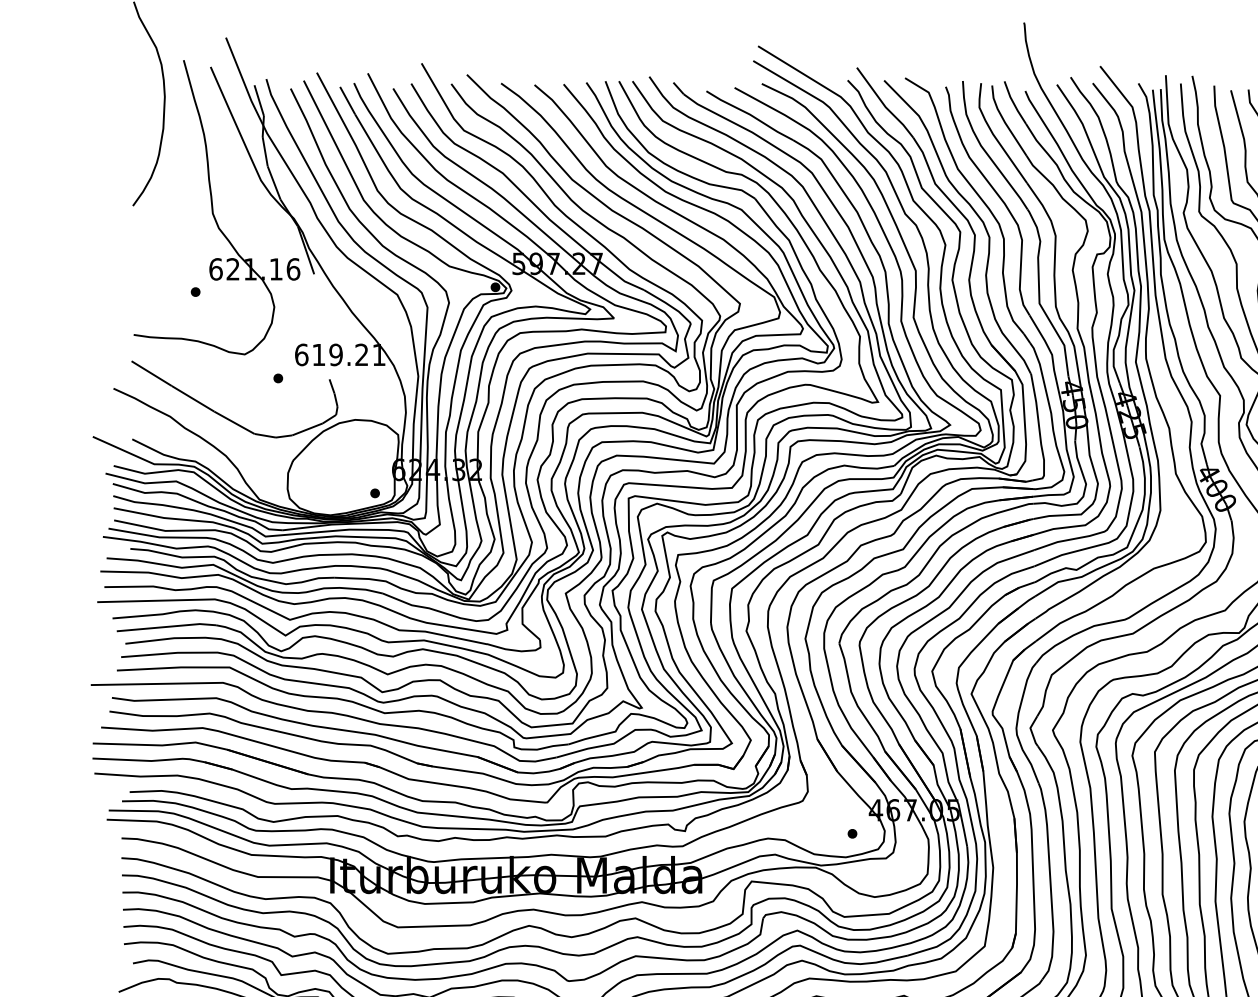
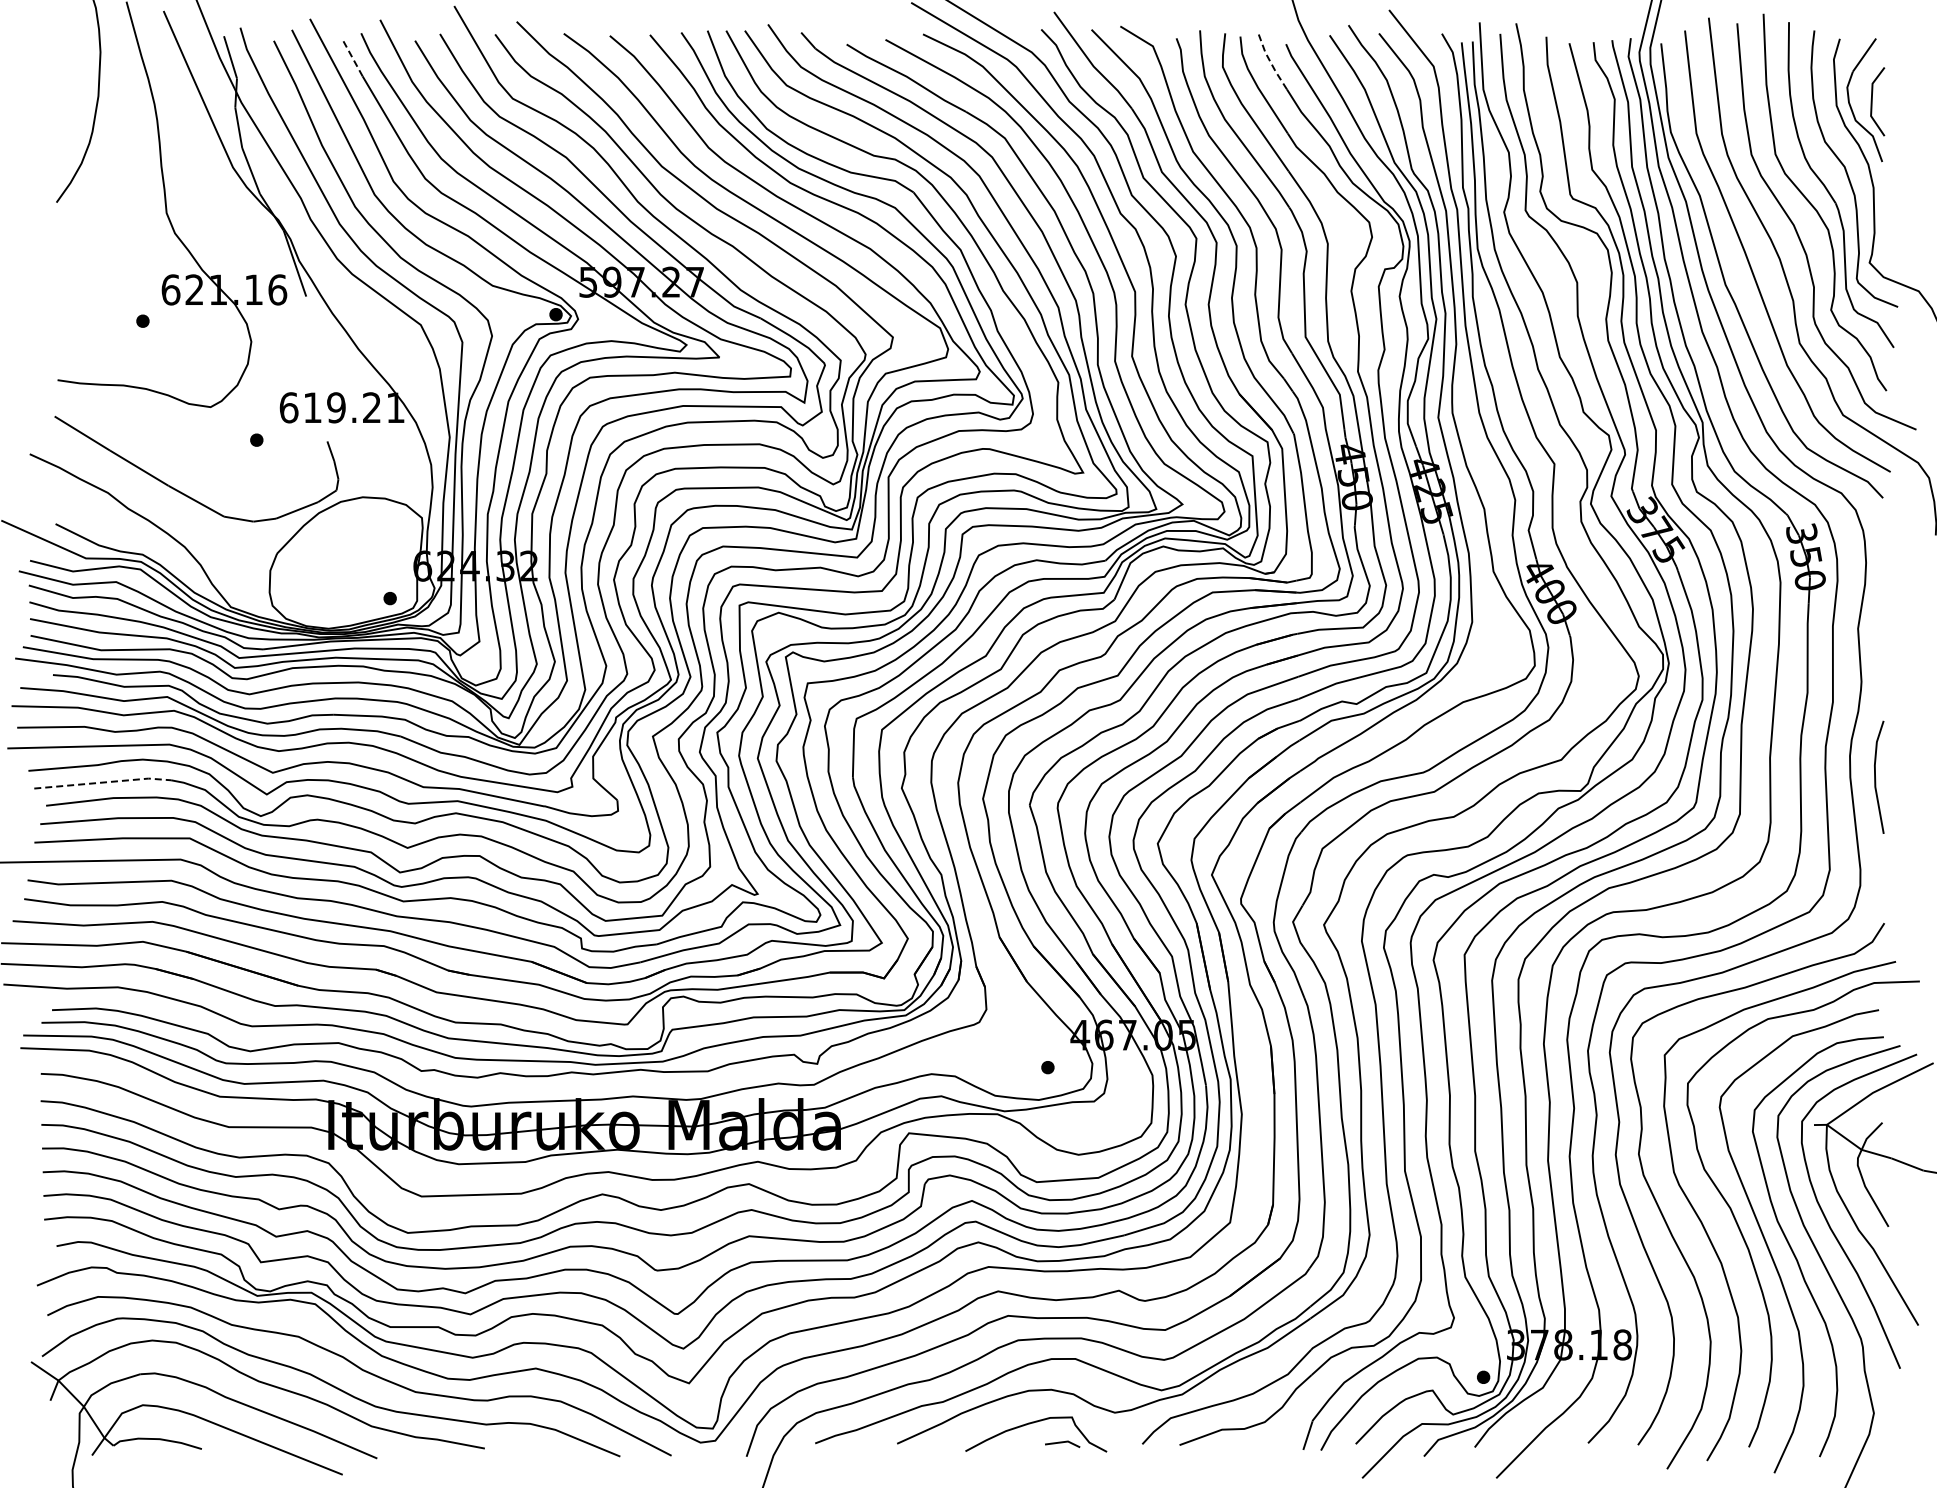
line: (347, 100) -> (352, 57), solid -> dashed
line: (1014, 103) -> (1270, 61), solid -> dashed
line: (167, 626) -> (103, 782), solid -> dashed

